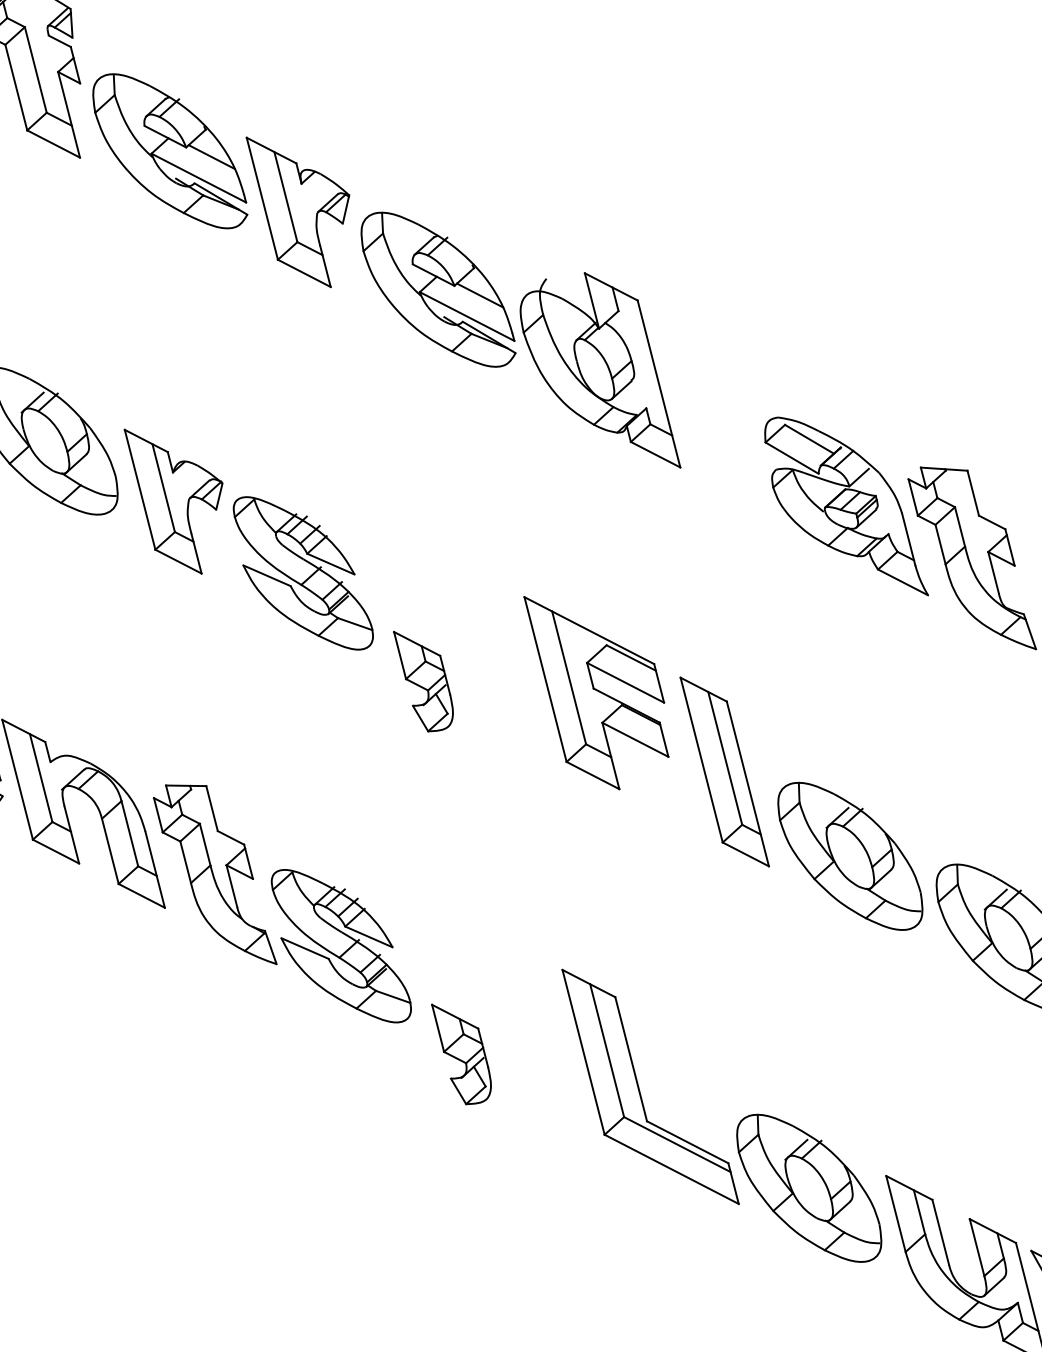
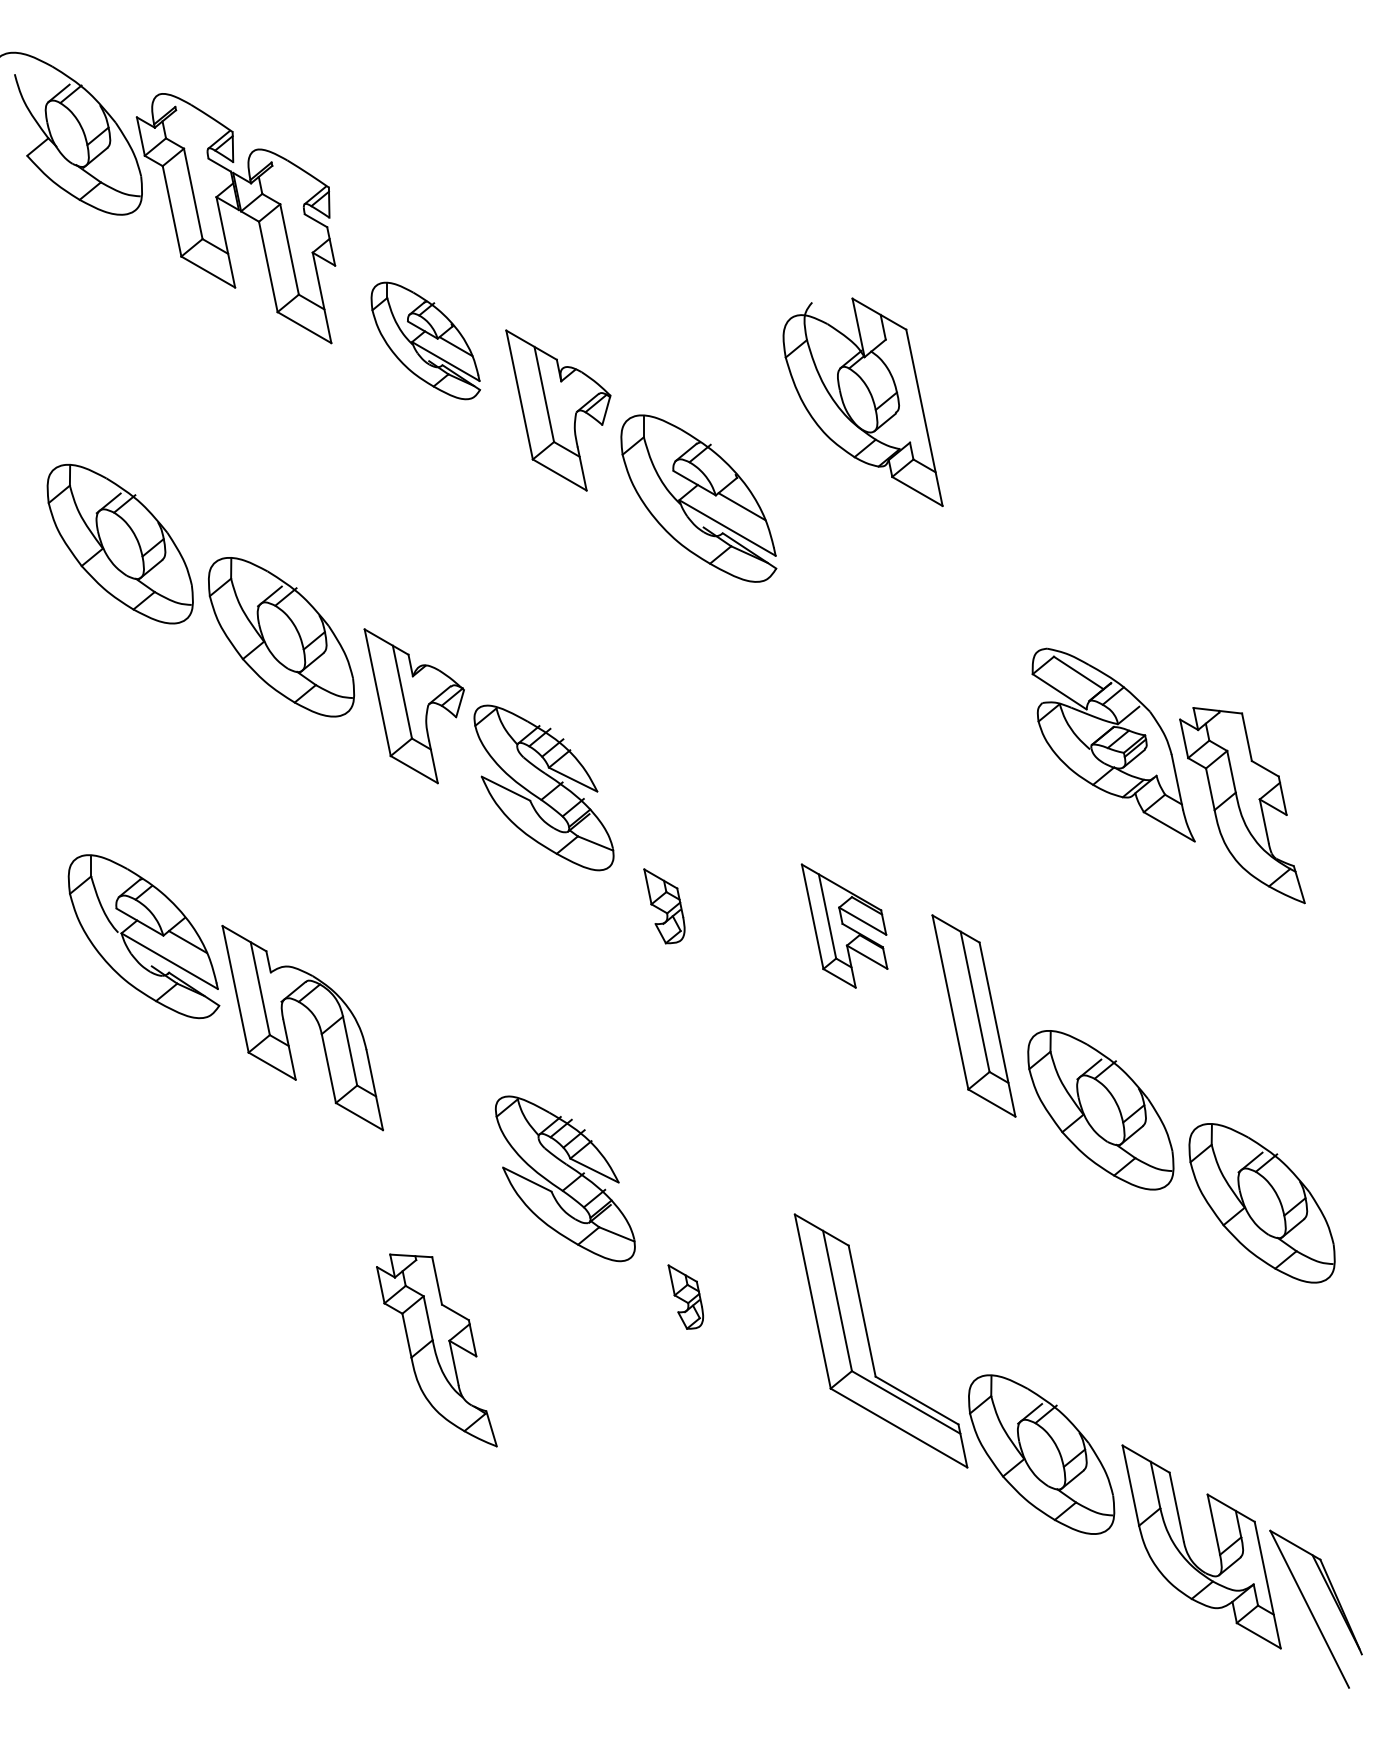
part: (169, 150) -> (425, 340), size x0.7
part: (599, 371) -> (862, 401), moved
part: (423, 681) -> (664, 906), size x0.7
part: (596, 691) -> (844, 925), size x0.6
part: (214, 875) -> (436, 1350), moved
part: (461, 1053) -> (685, 1296), size x0.6

